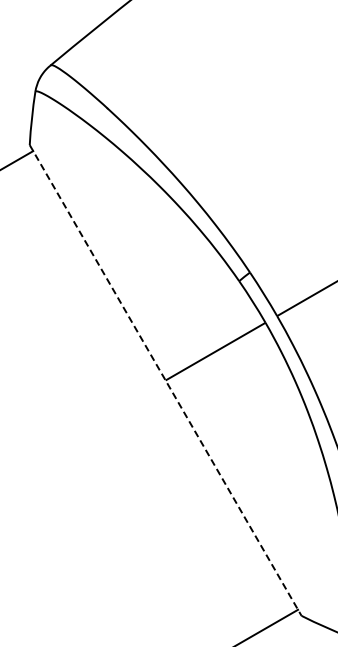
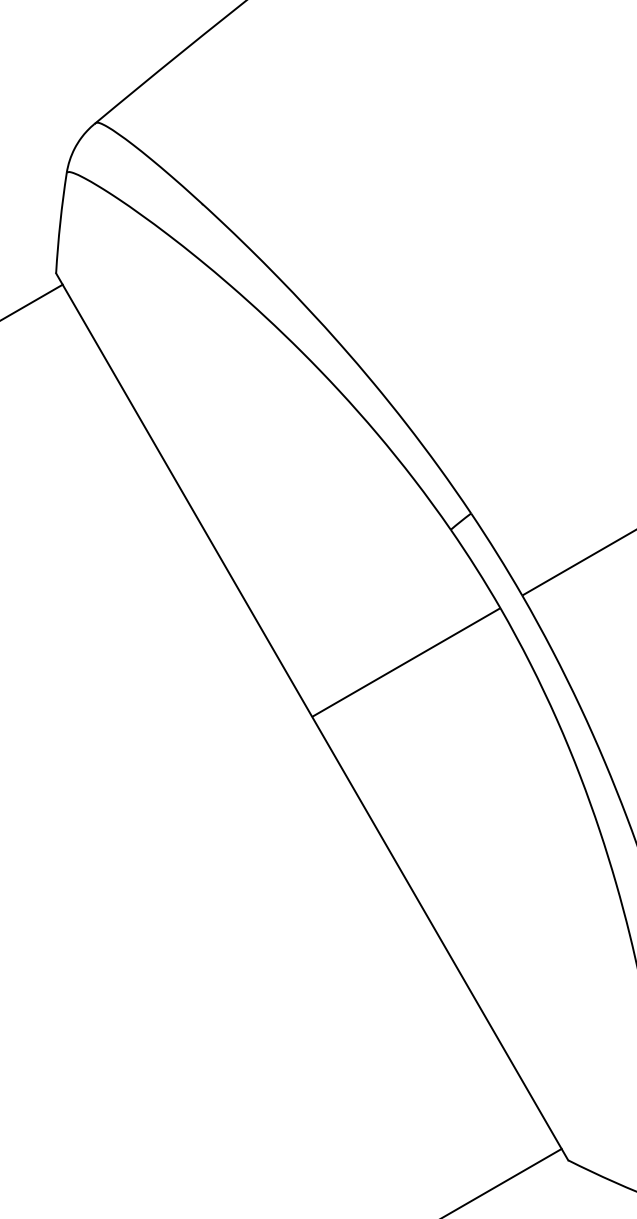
line: (165, 380) -> (311, 716), dashed -> solid

